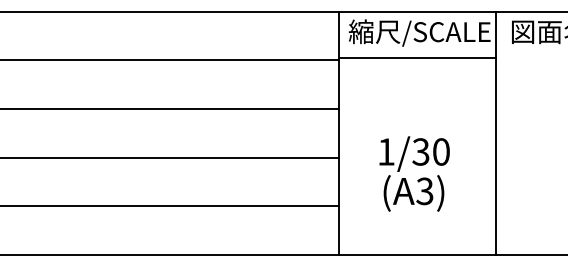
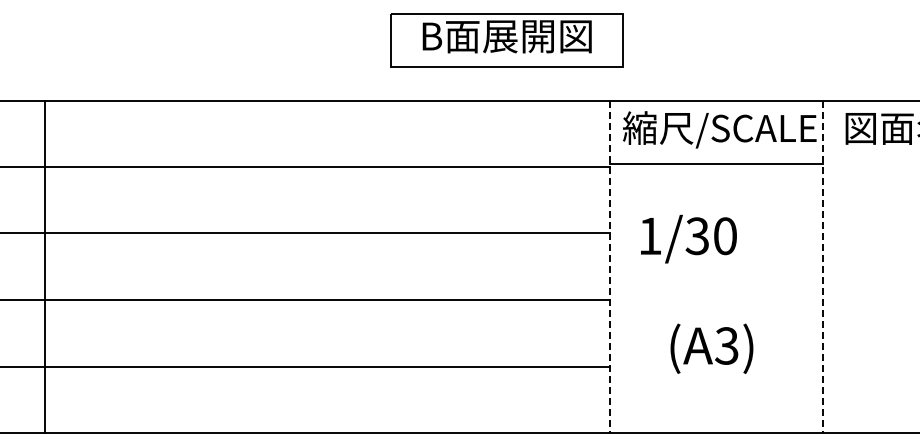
line: (338, 133) -> (609, 267), solid -> dashed
line: (495, 133) -> (823, 267), solid -> dashed
text: (414, 153) -> (688, 238), moved

